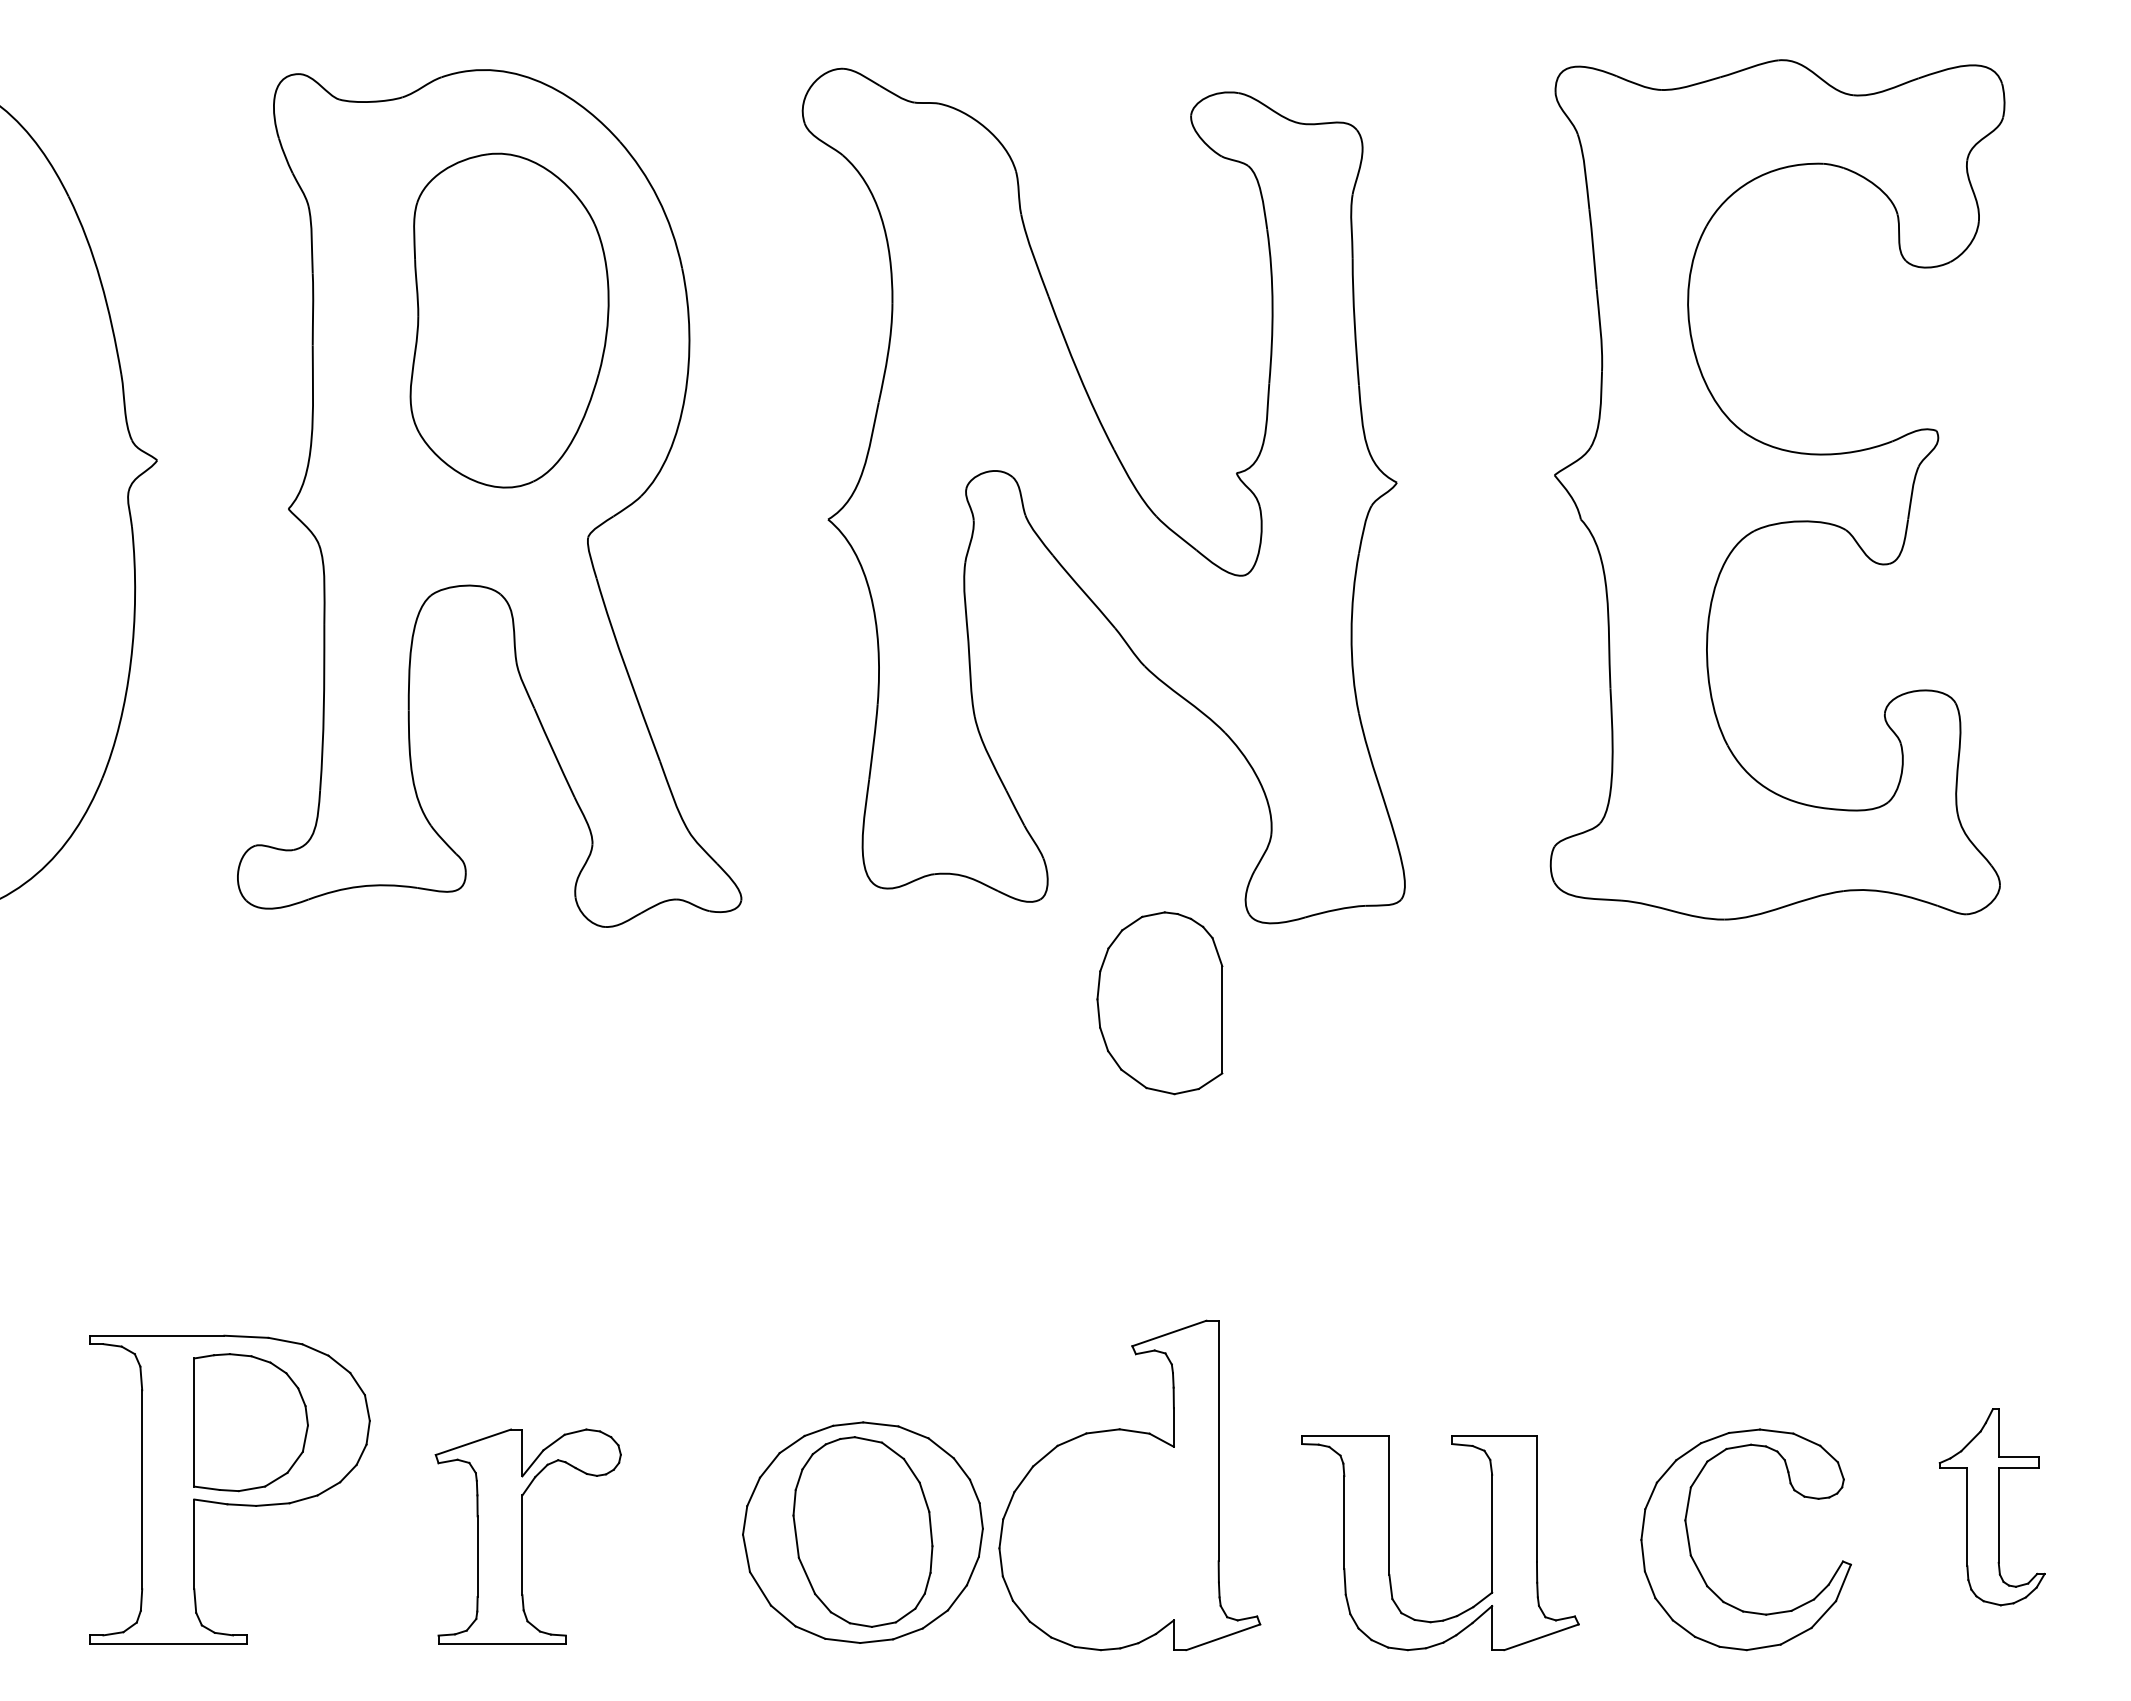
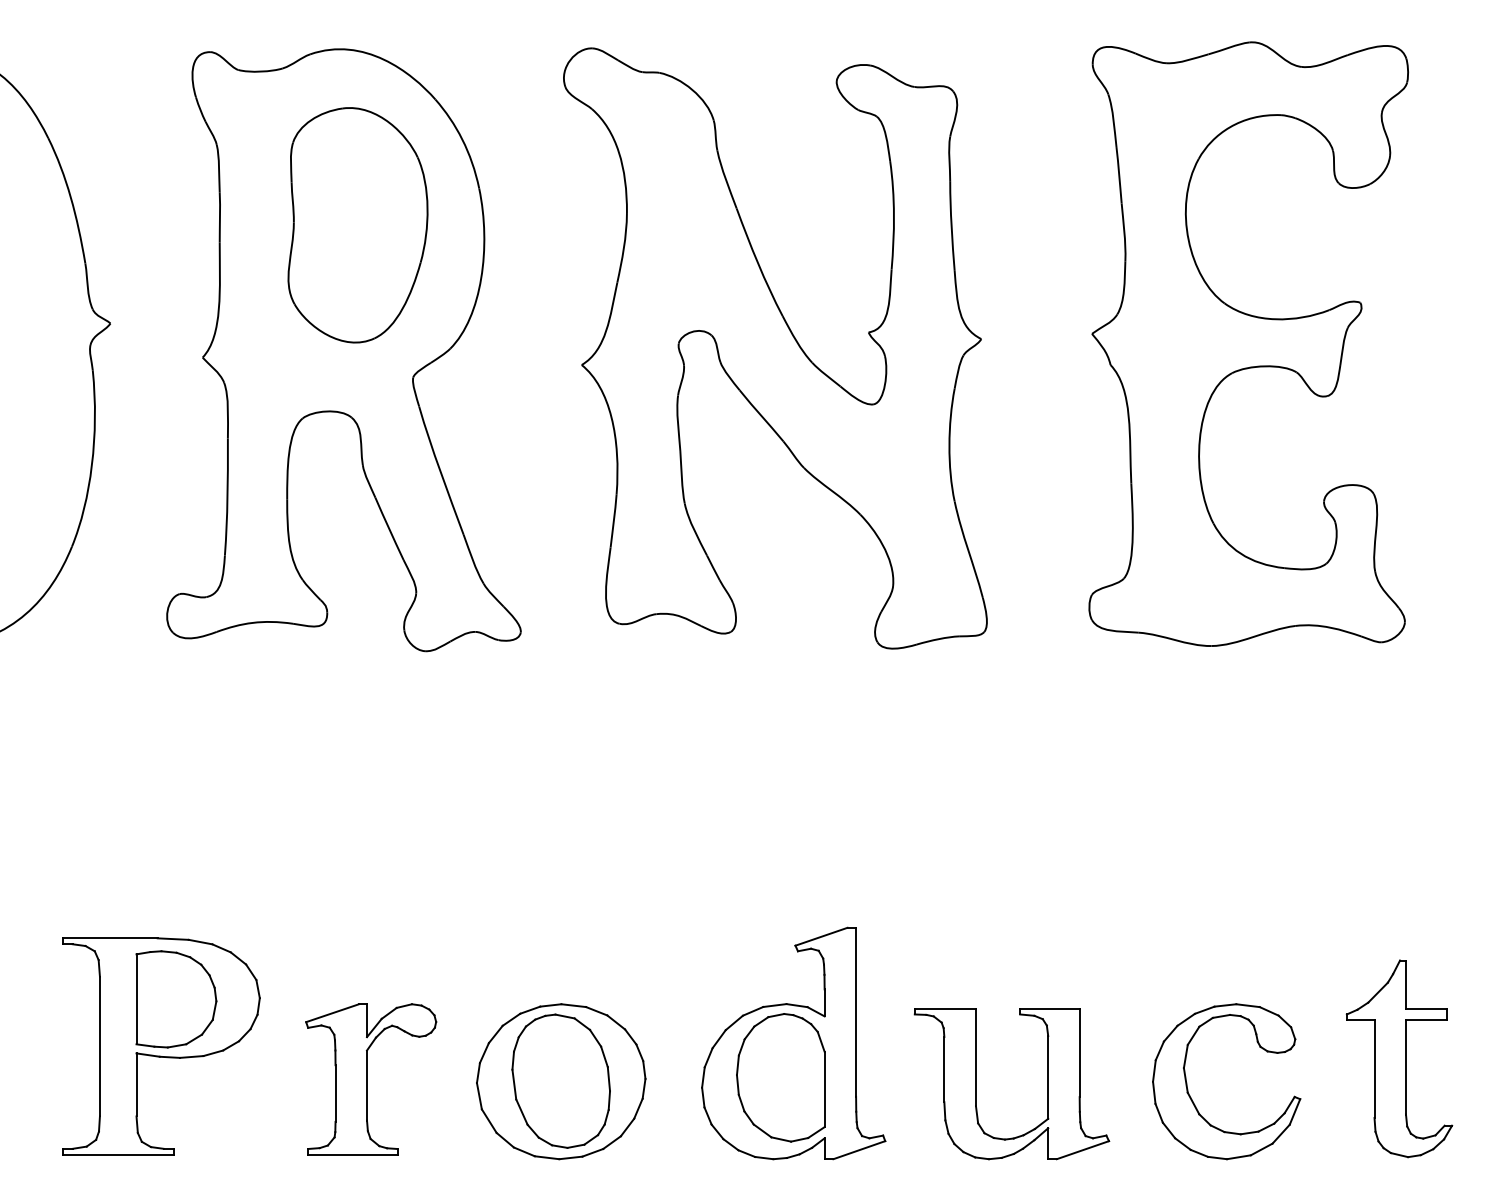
part: (1159, 1002) -> (780, 1077), moved
part: (1992, 1506) -> (1399, 1058), size x1.43
part: (863, 1532) -> (561, 1081), moved

